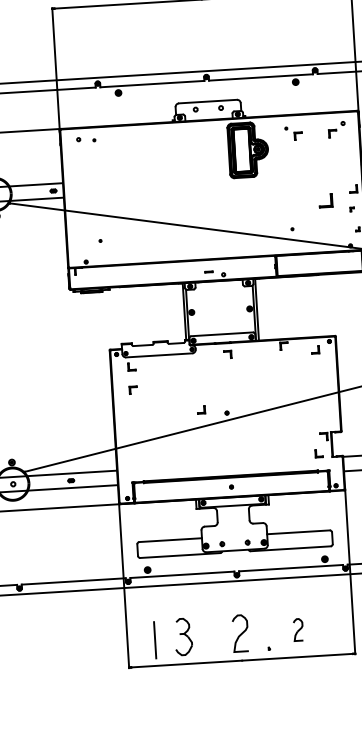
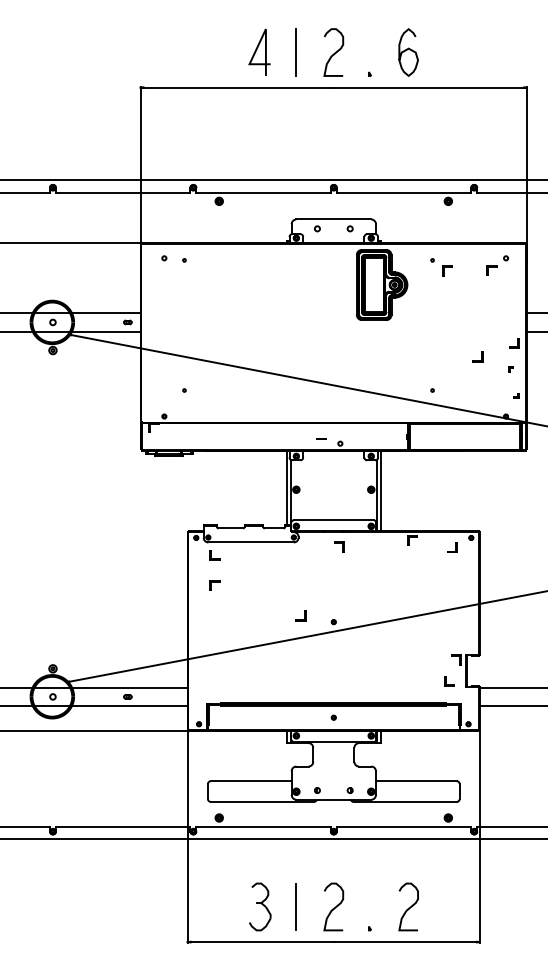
part: (325, 200) -> (477, 356), size x0.62
part: (298, 629) -> (408, 906), size x1.67
line: (154, 639) -> (295, 906), moved

